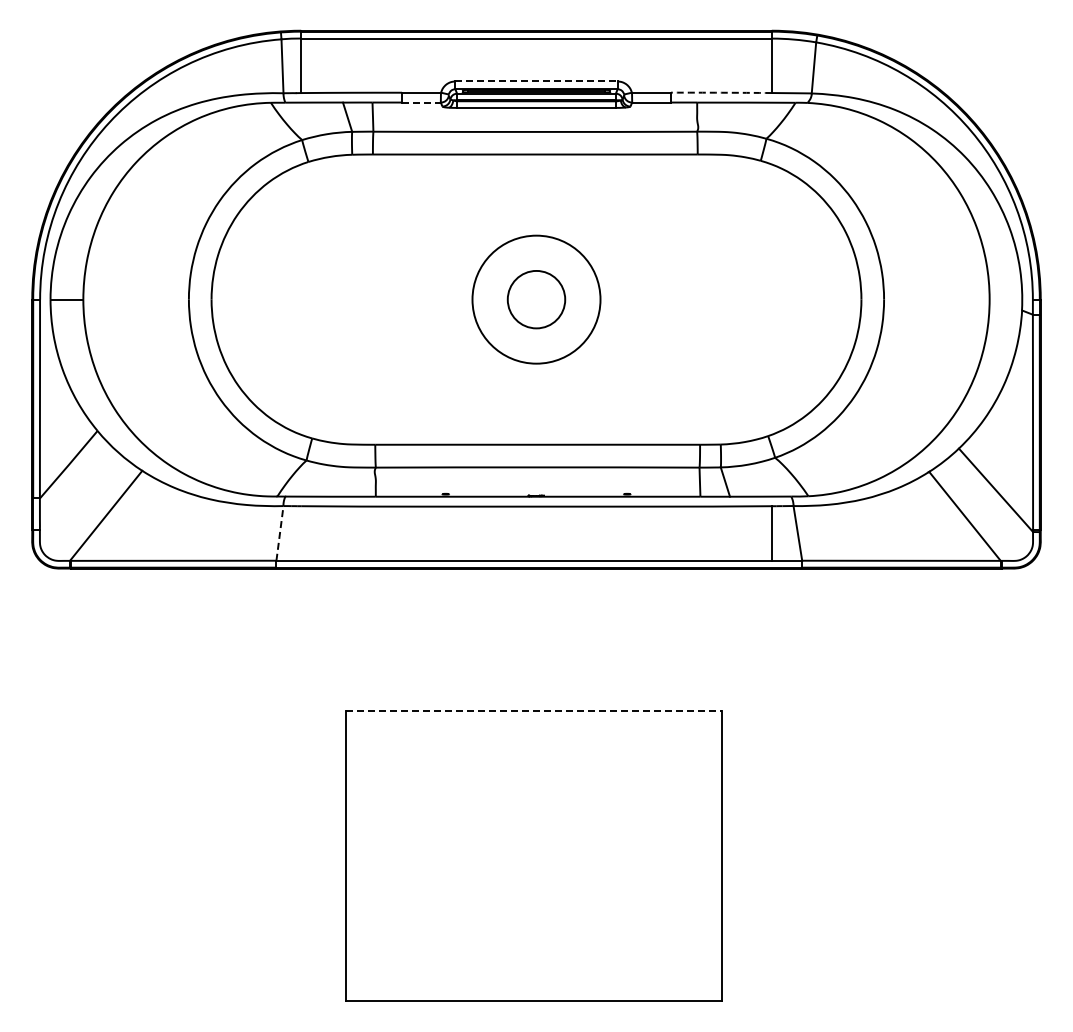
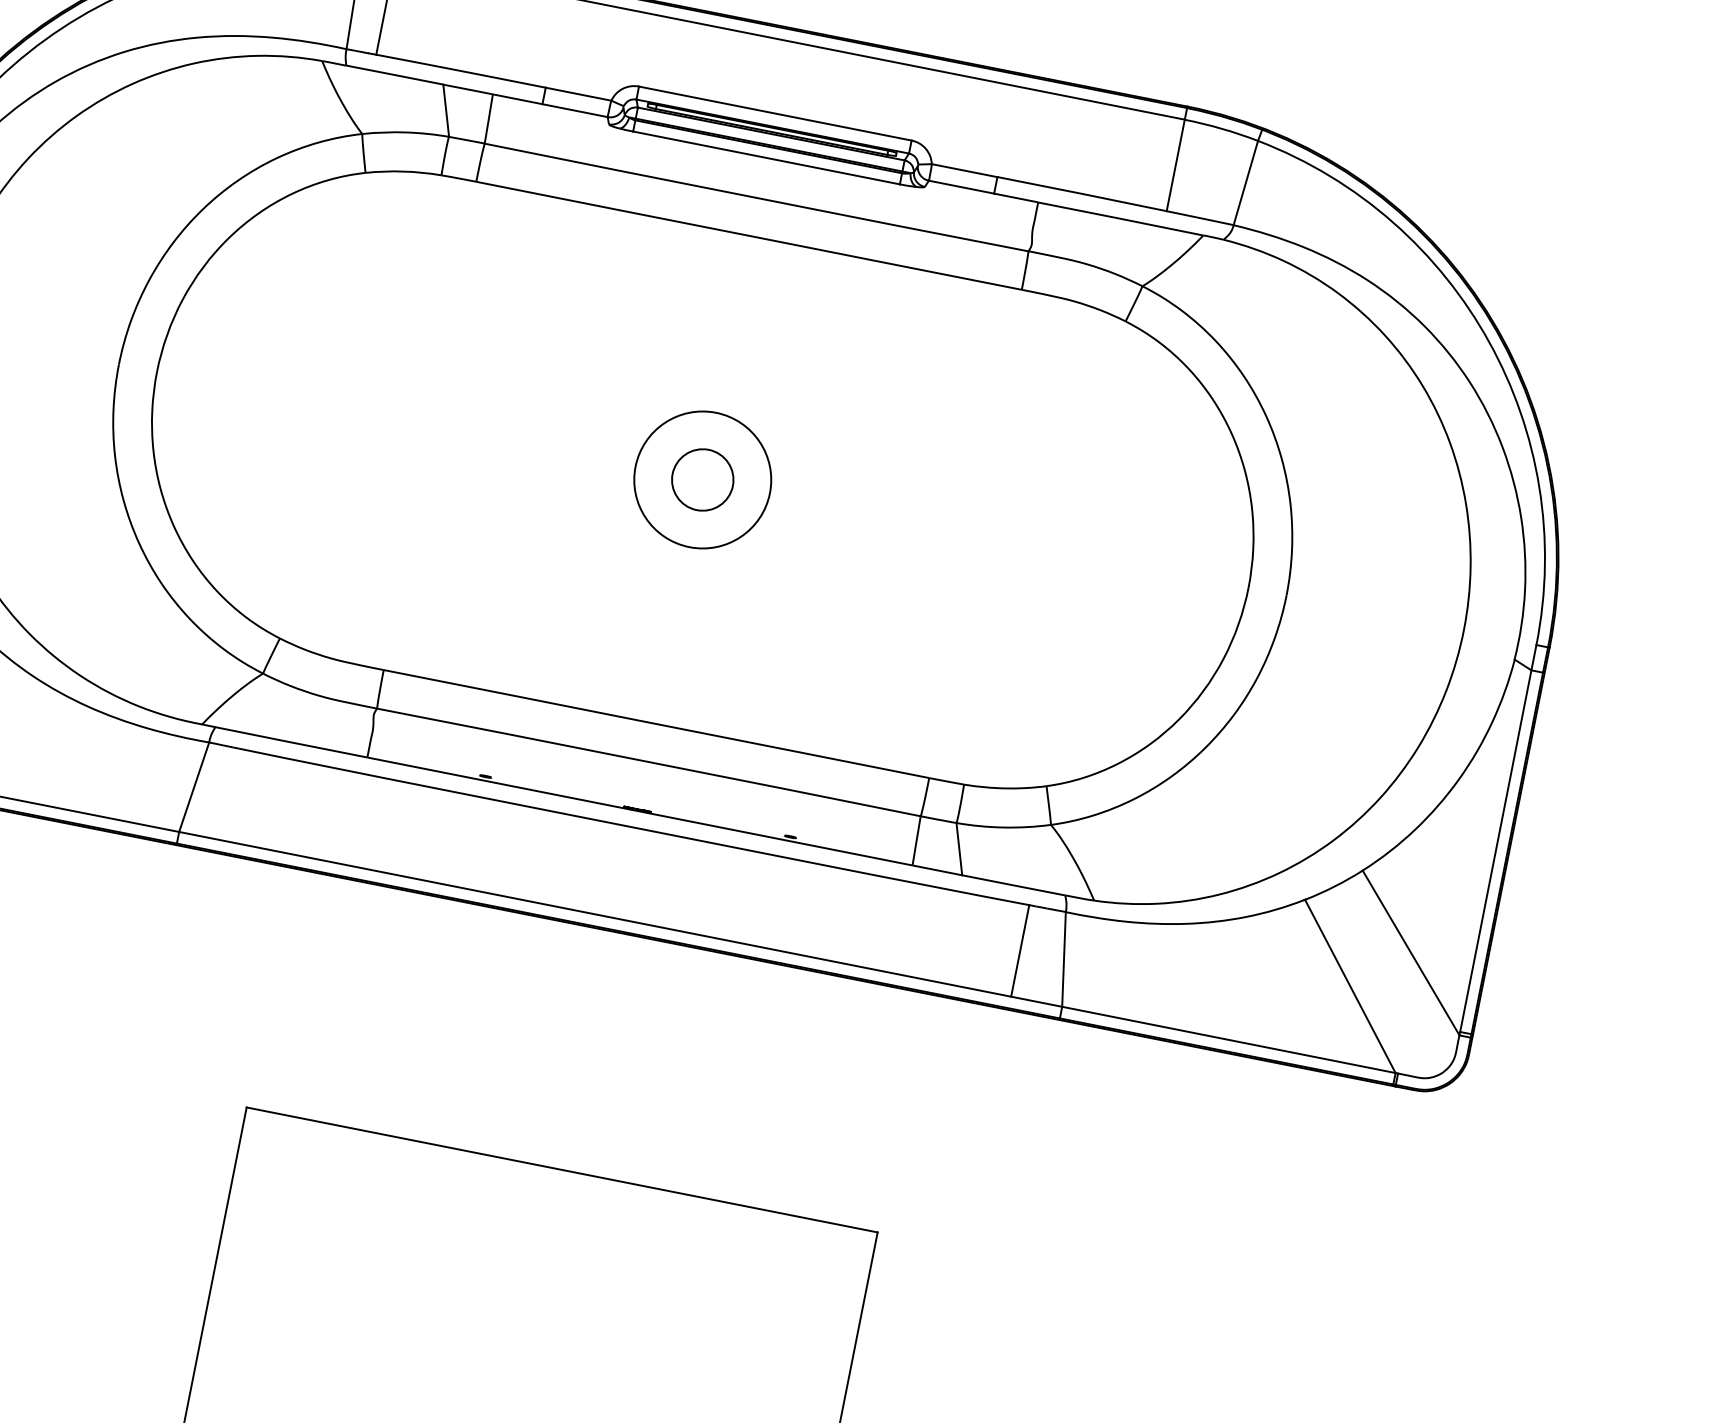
line: (537, 81) -> (776, 113), dashed -> solid
arc: (721, 92) -> (1082, 193), dashed -> solid
line: (421, 102) -> (575, 110), dashed -> solid
circle: (536, 299) -> (702, 479), size x0.62
circle: (536, 299) -> (702, 479), size x0.62
line: (279, 533) -> (193, 787), dashed -> solid
line: (534, 710) -> (562, 1169), dashed -> solid

